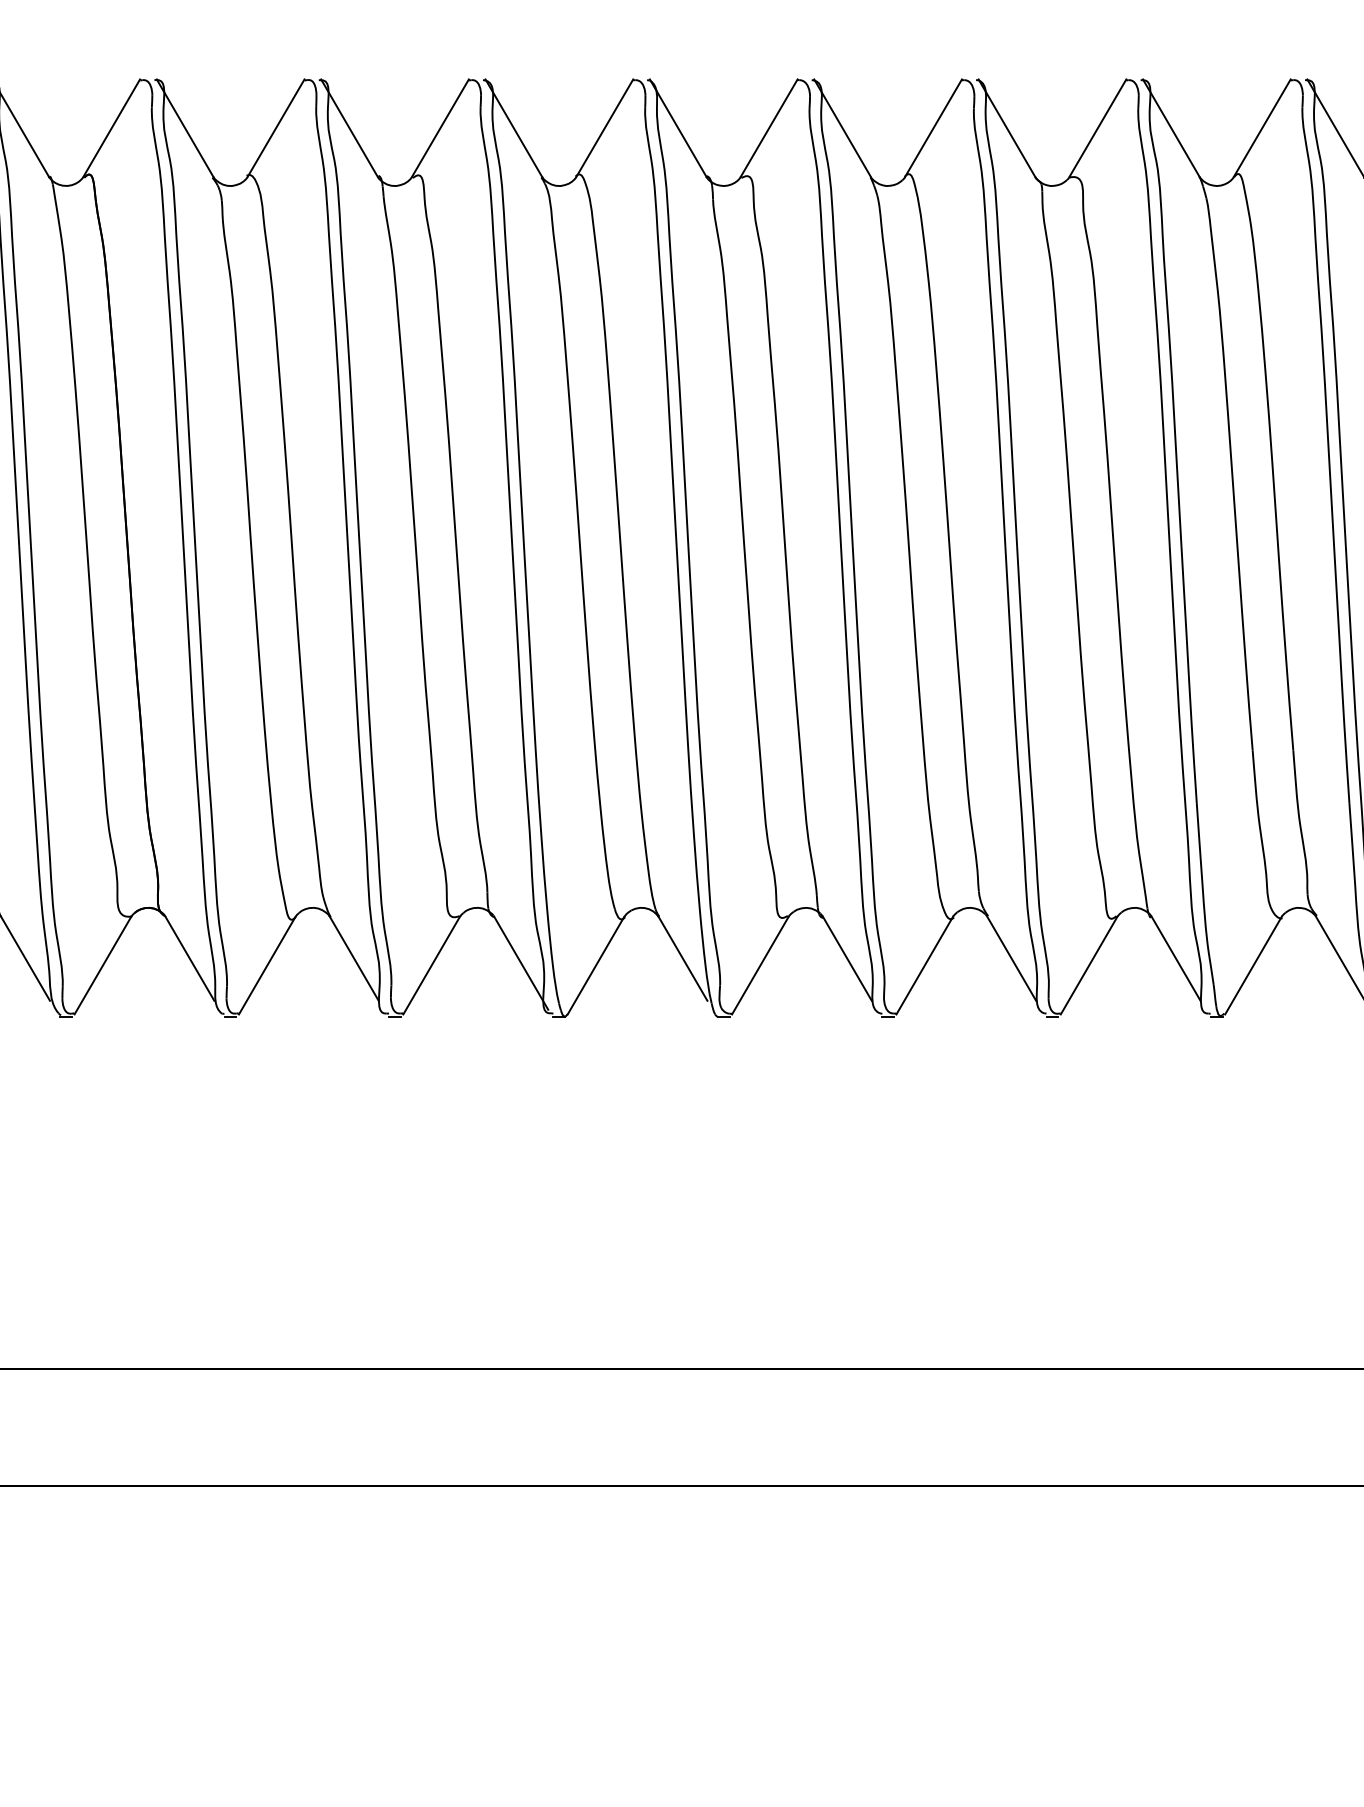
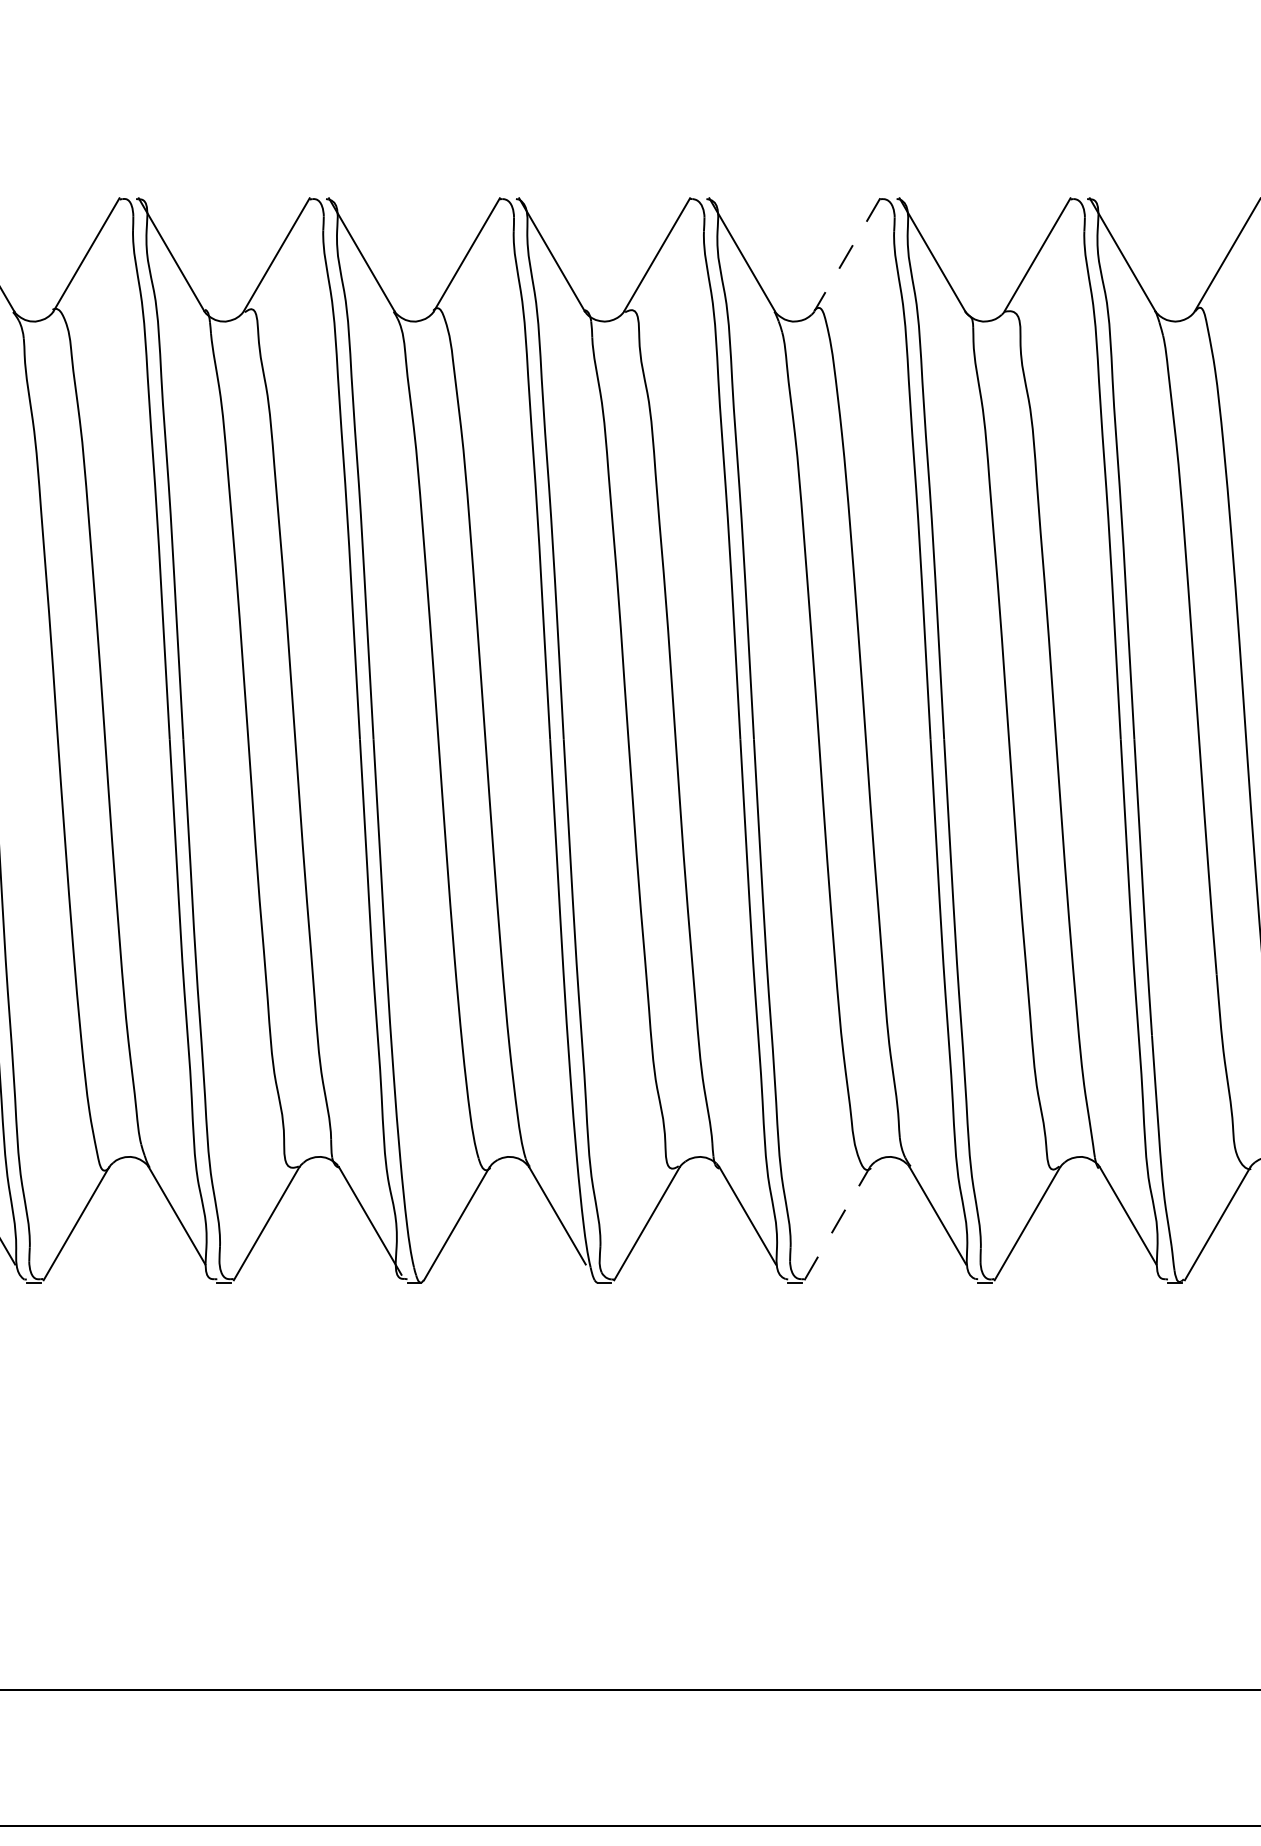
line: (933, 128) -> (847, 255), solid -> dashed
line: (925, 965) -> (838, 1223), solid -> dashed

